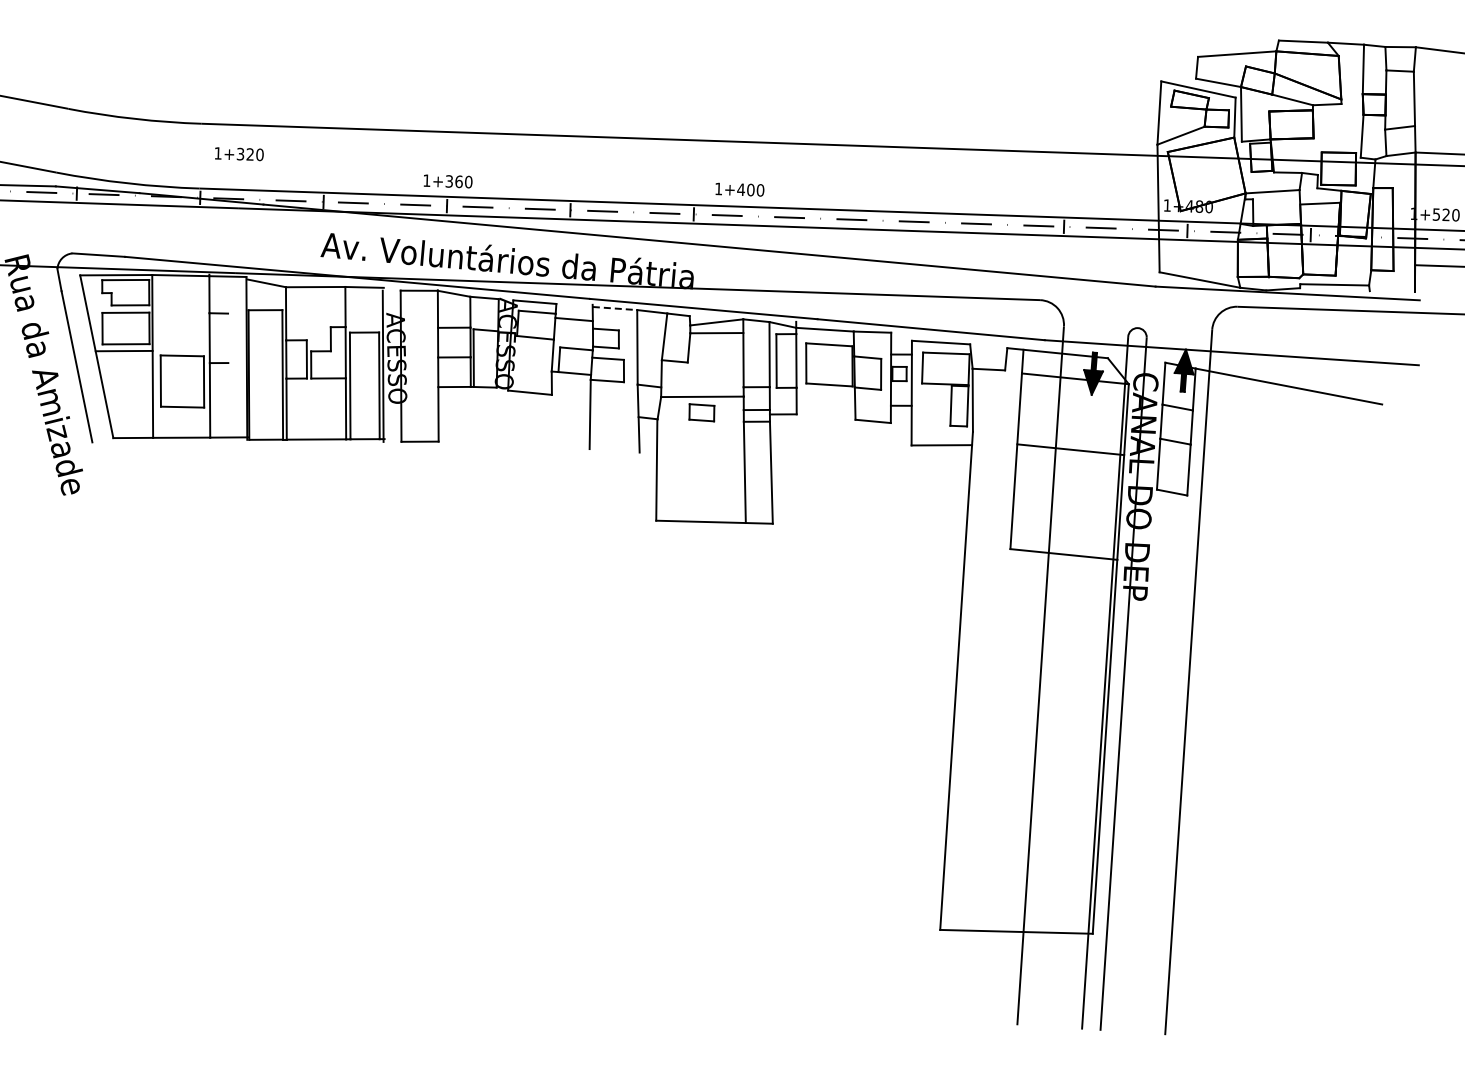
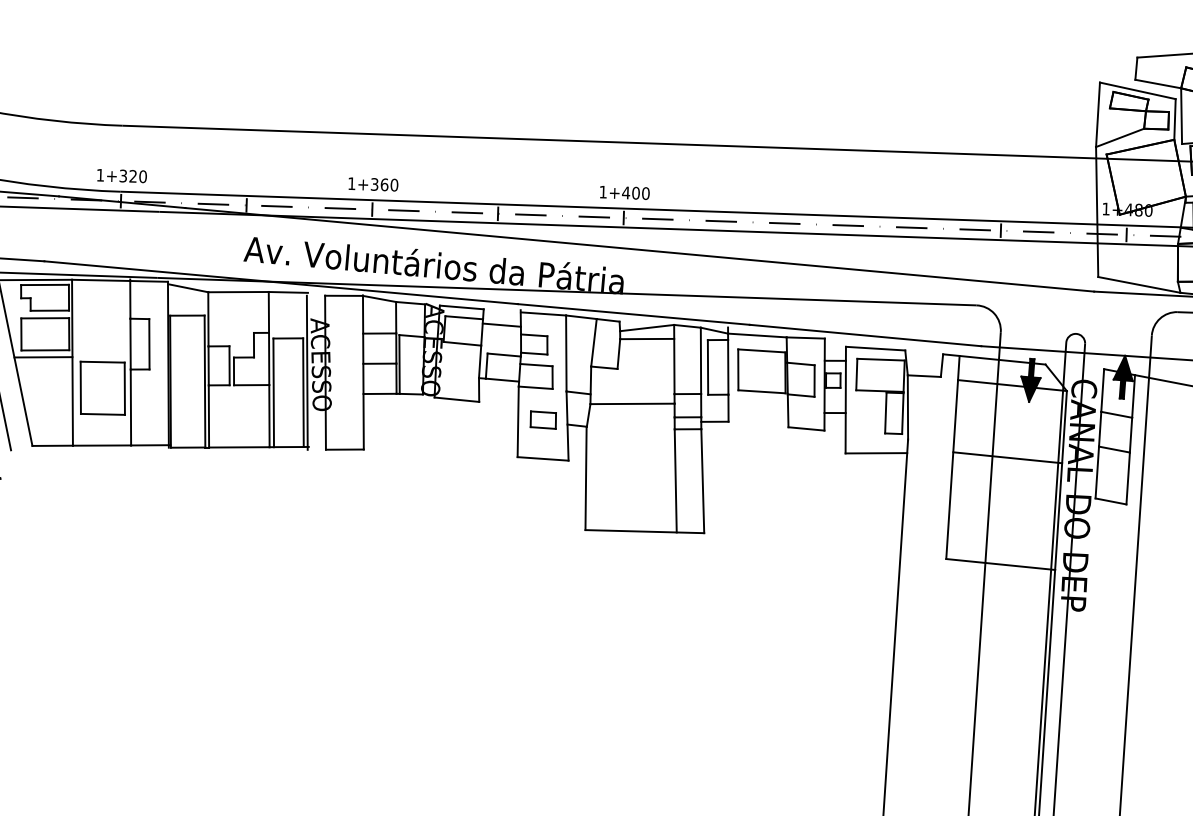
text: (239, 154) -> (122, 176), moved
text: (739, 189) -> (624, 192), moved
line: (615, 308) -> (543, 313), dashed -> solid
line: (228, 338) -> (149, 344), added
part: (701, 412) -> (542, 419), moved
line: (614, 450) -> (542, 458), added

